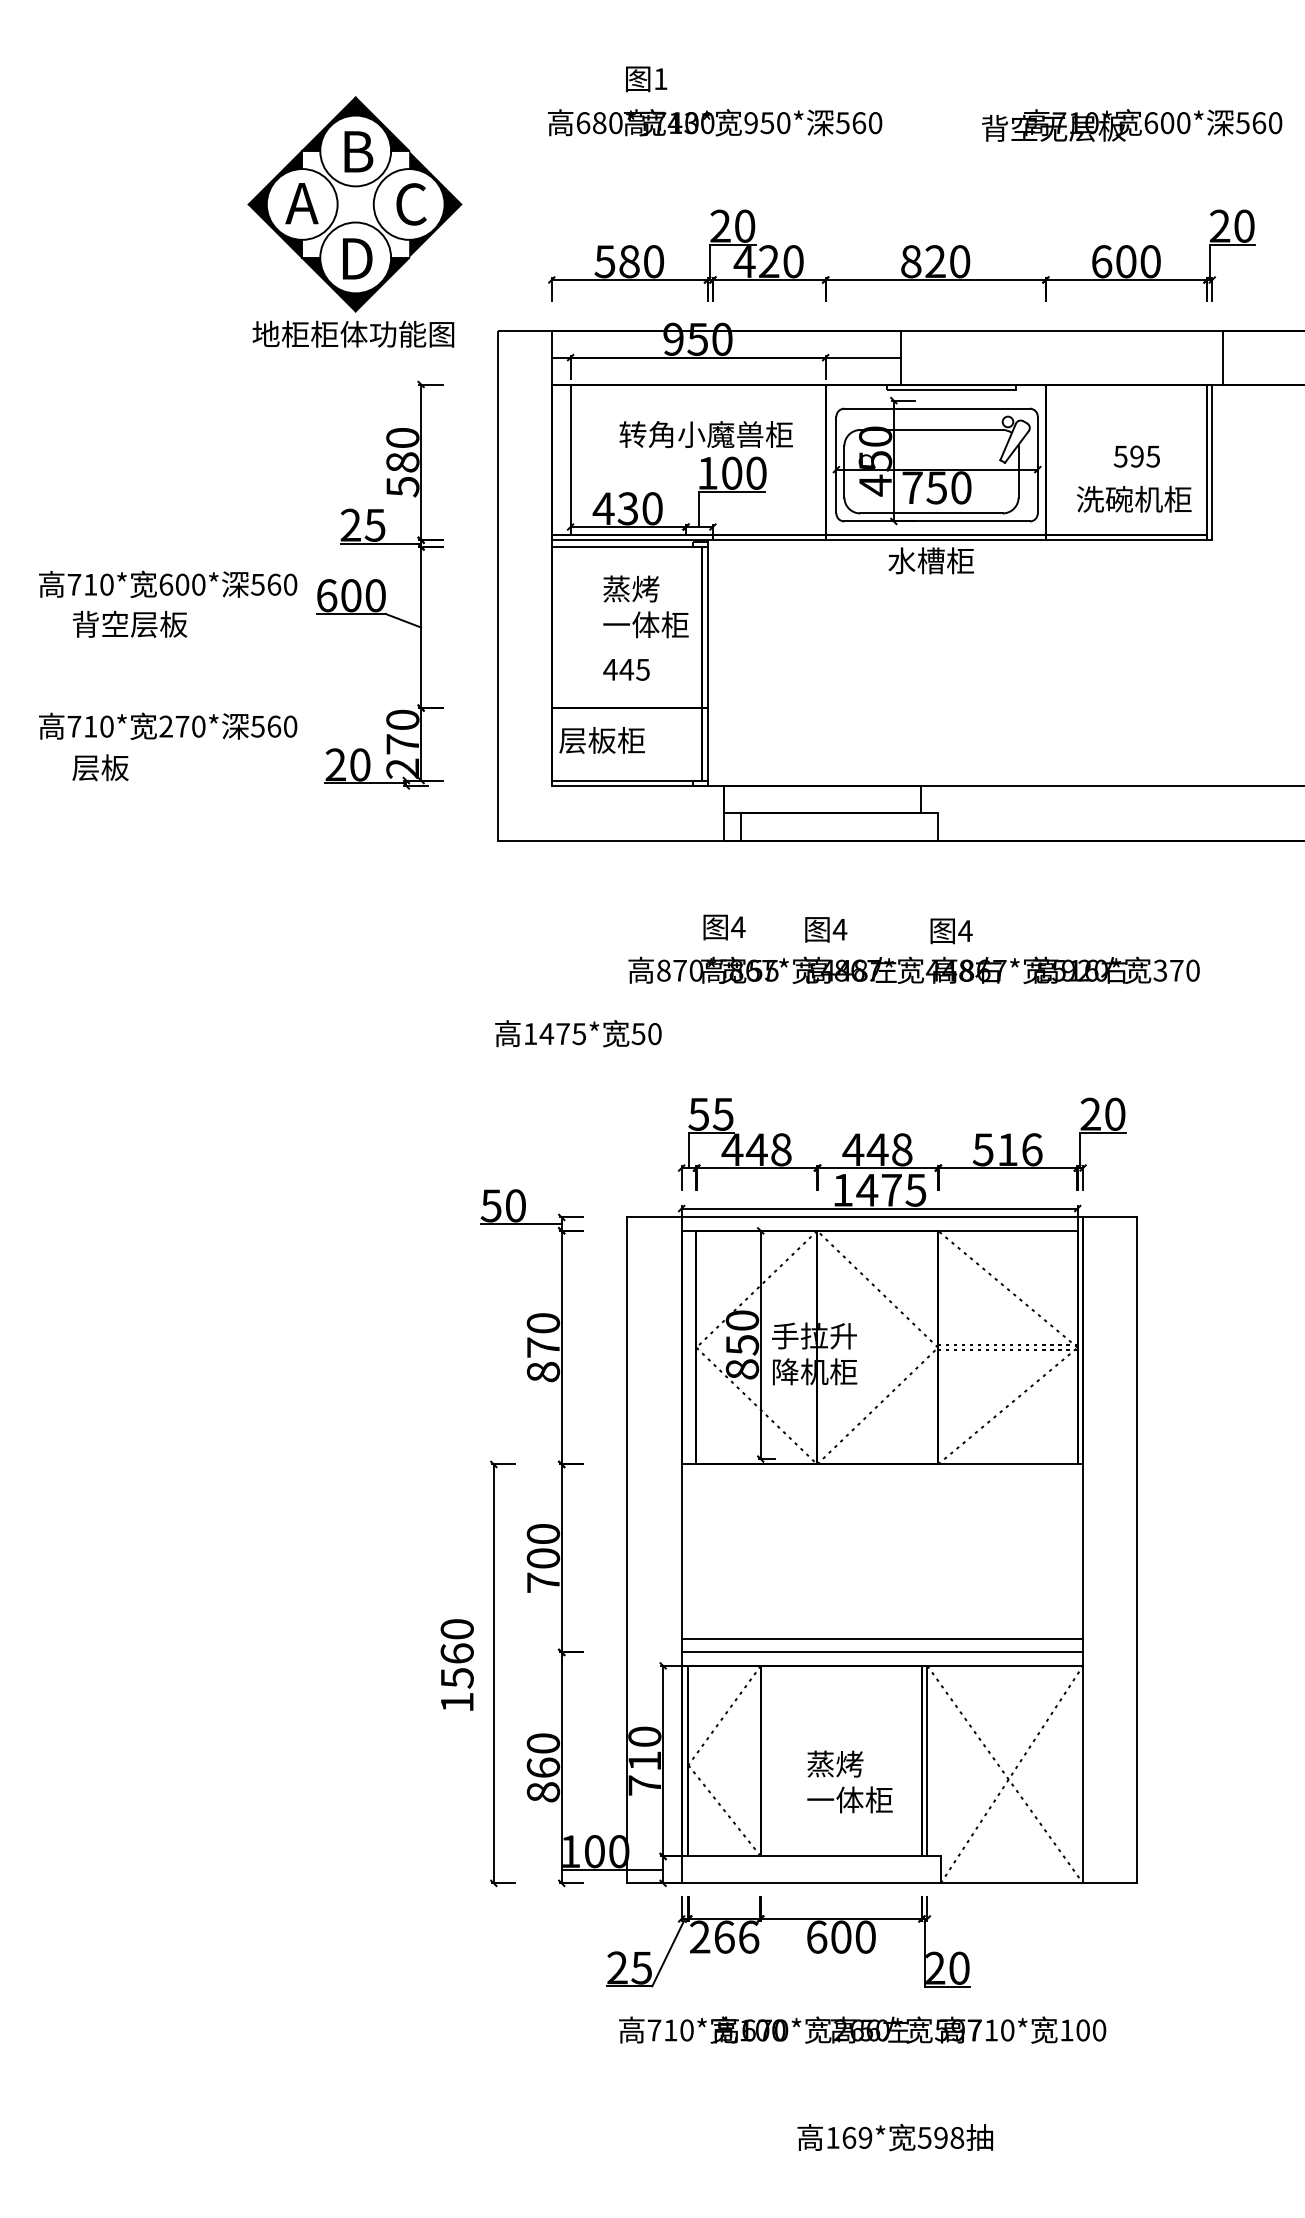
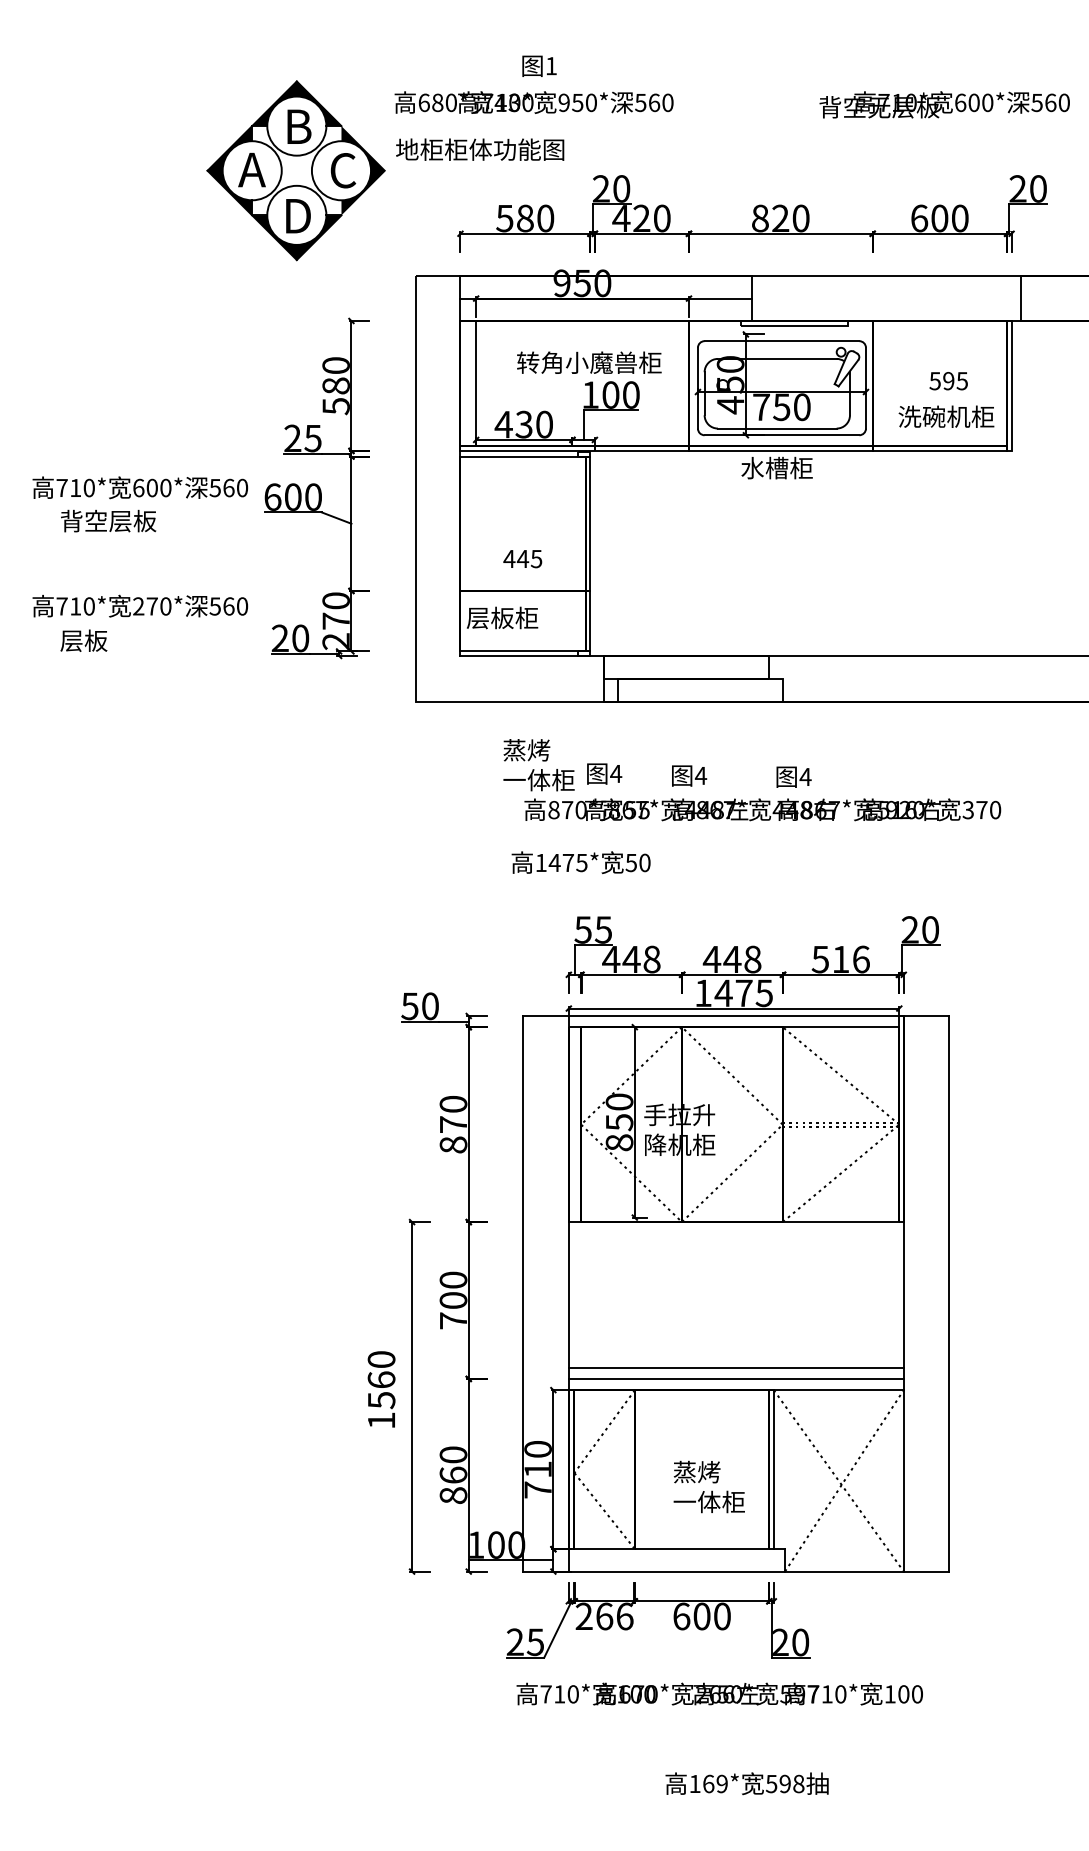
text: (715, 122) -> (534, 102), moved
text: (353, 333) -> (480, 149), moved
text: (645, 606) -> (538, 764), moved
text: (578, 1033) -> (581, 862), moved

